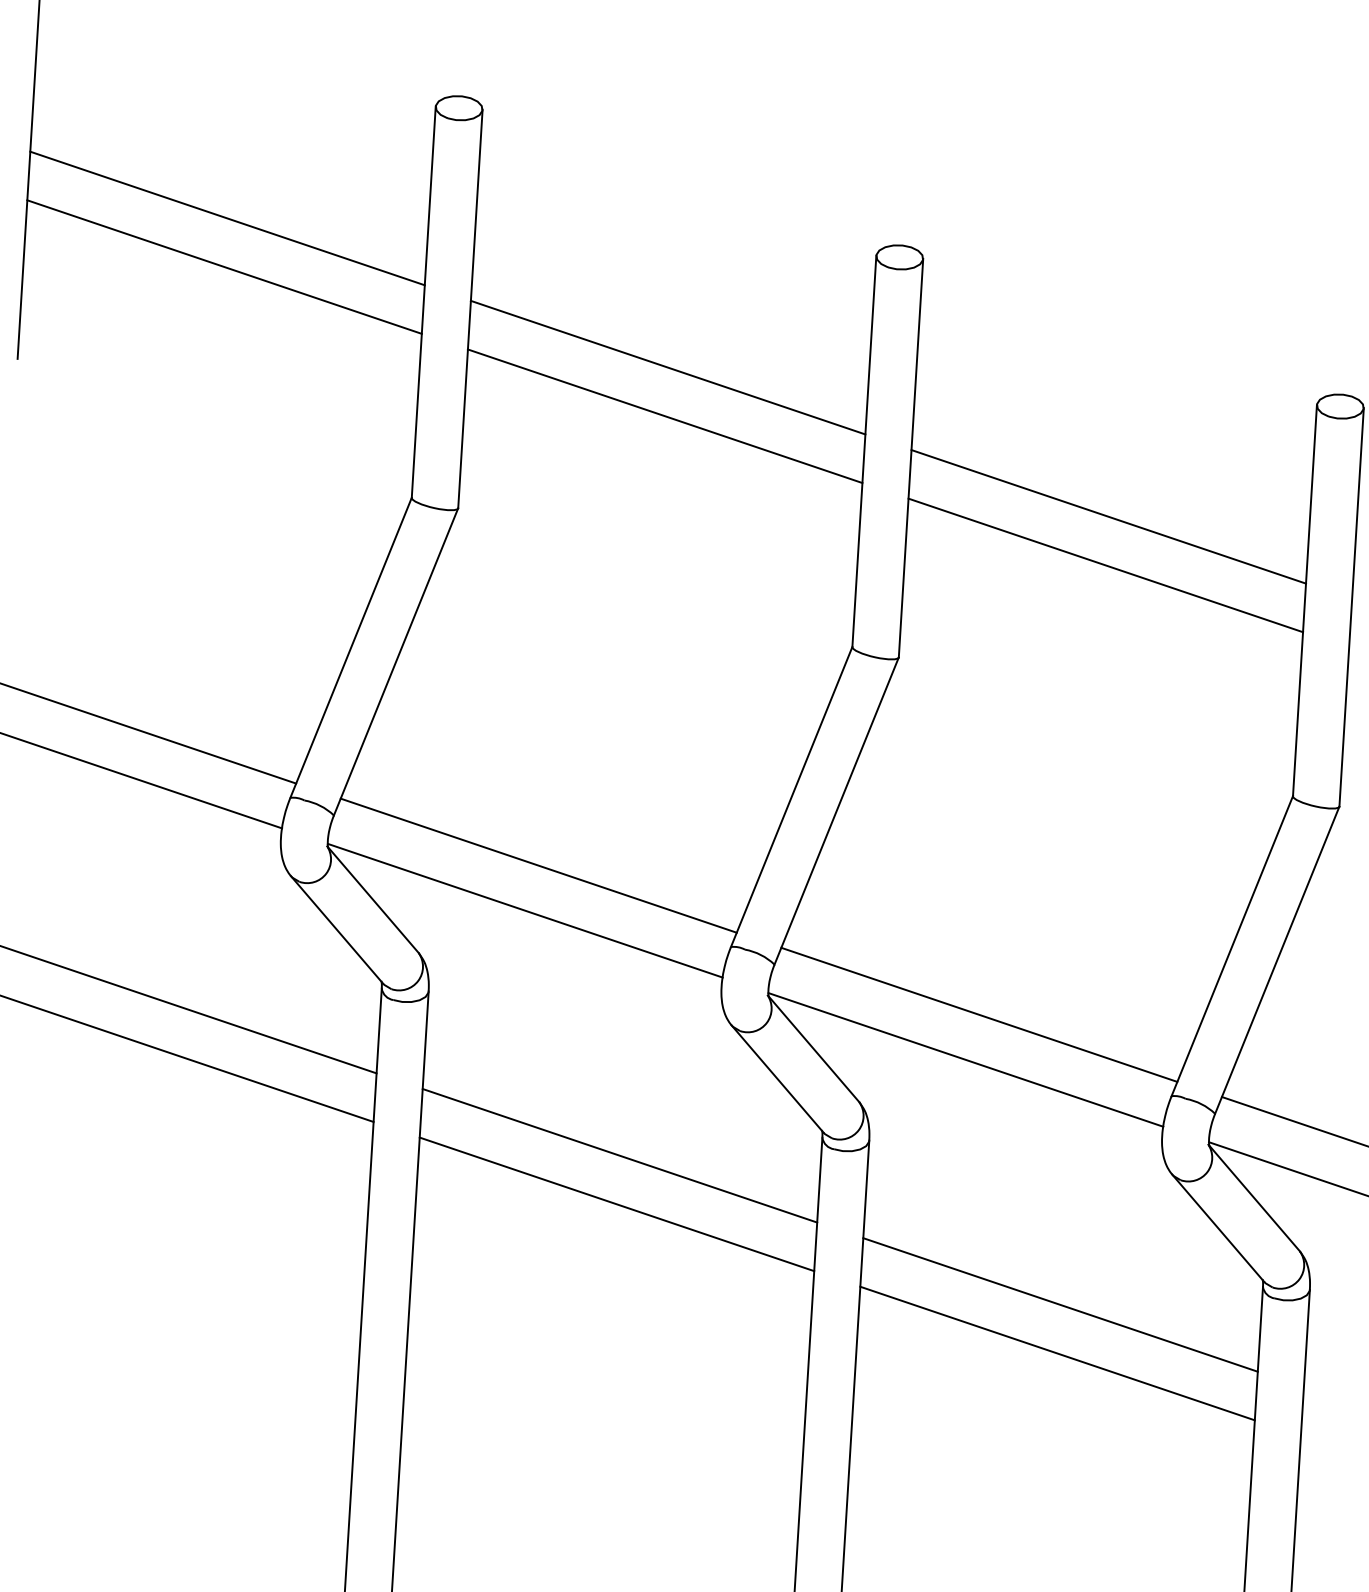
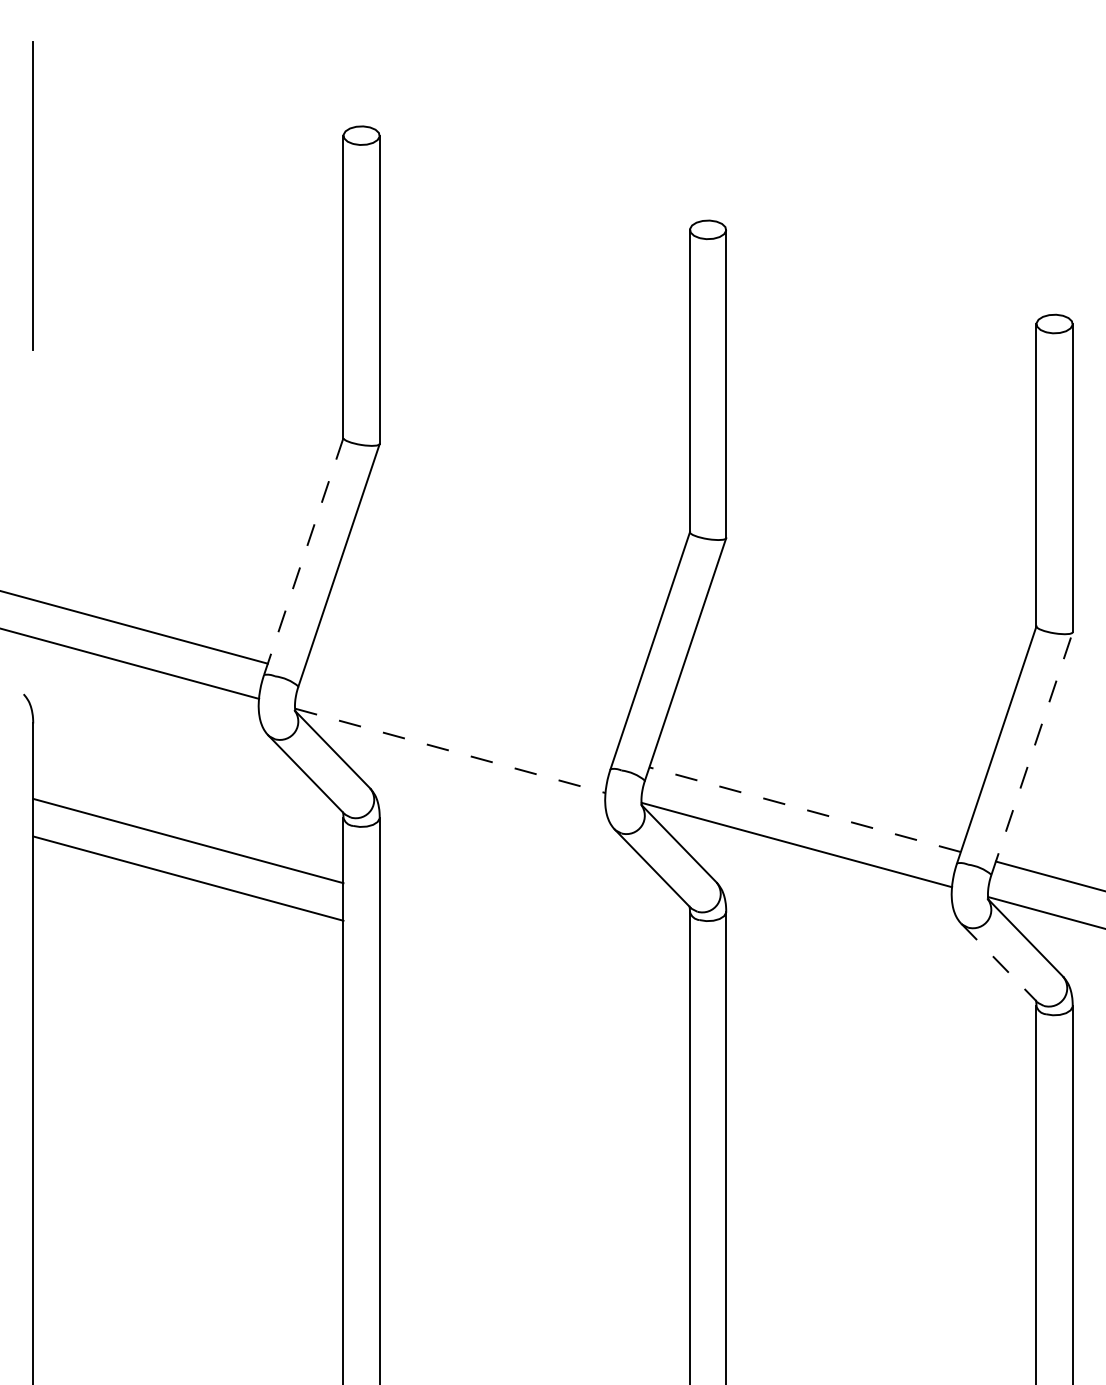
line: (227, 218) -> (188, 231), removed
line: (224, 266) -> (188, 268), removed
line: (667, 367) -> (534, 325), removed
line: (664, 416) -> (534, 363), removed
line: (1108, 516) -> (881, 419), removed
line: (1105, 565) -> (881, 457), removed
line: (350, 647) -> (303, 556), solid -> dashed
line: (538, 865) -> (458, 715), removed
line: (525, 910) -> (450, 750), solid -> dashed
line: (1277, 960) -> (1032, 753), solid -> dashed
line: (978, 1014) -> (804, 809), solid -> dashed
line: (619, 1156) -> (534, 935), removed
line: (616, 1203) -> (534, 972), removed
line: (1218, 1227) -> (999, 962), solid -> dashed
line: (1060, 1305) -> (881, 1029), removed
line: (1057, 1352) -> (881, 1066), removed

